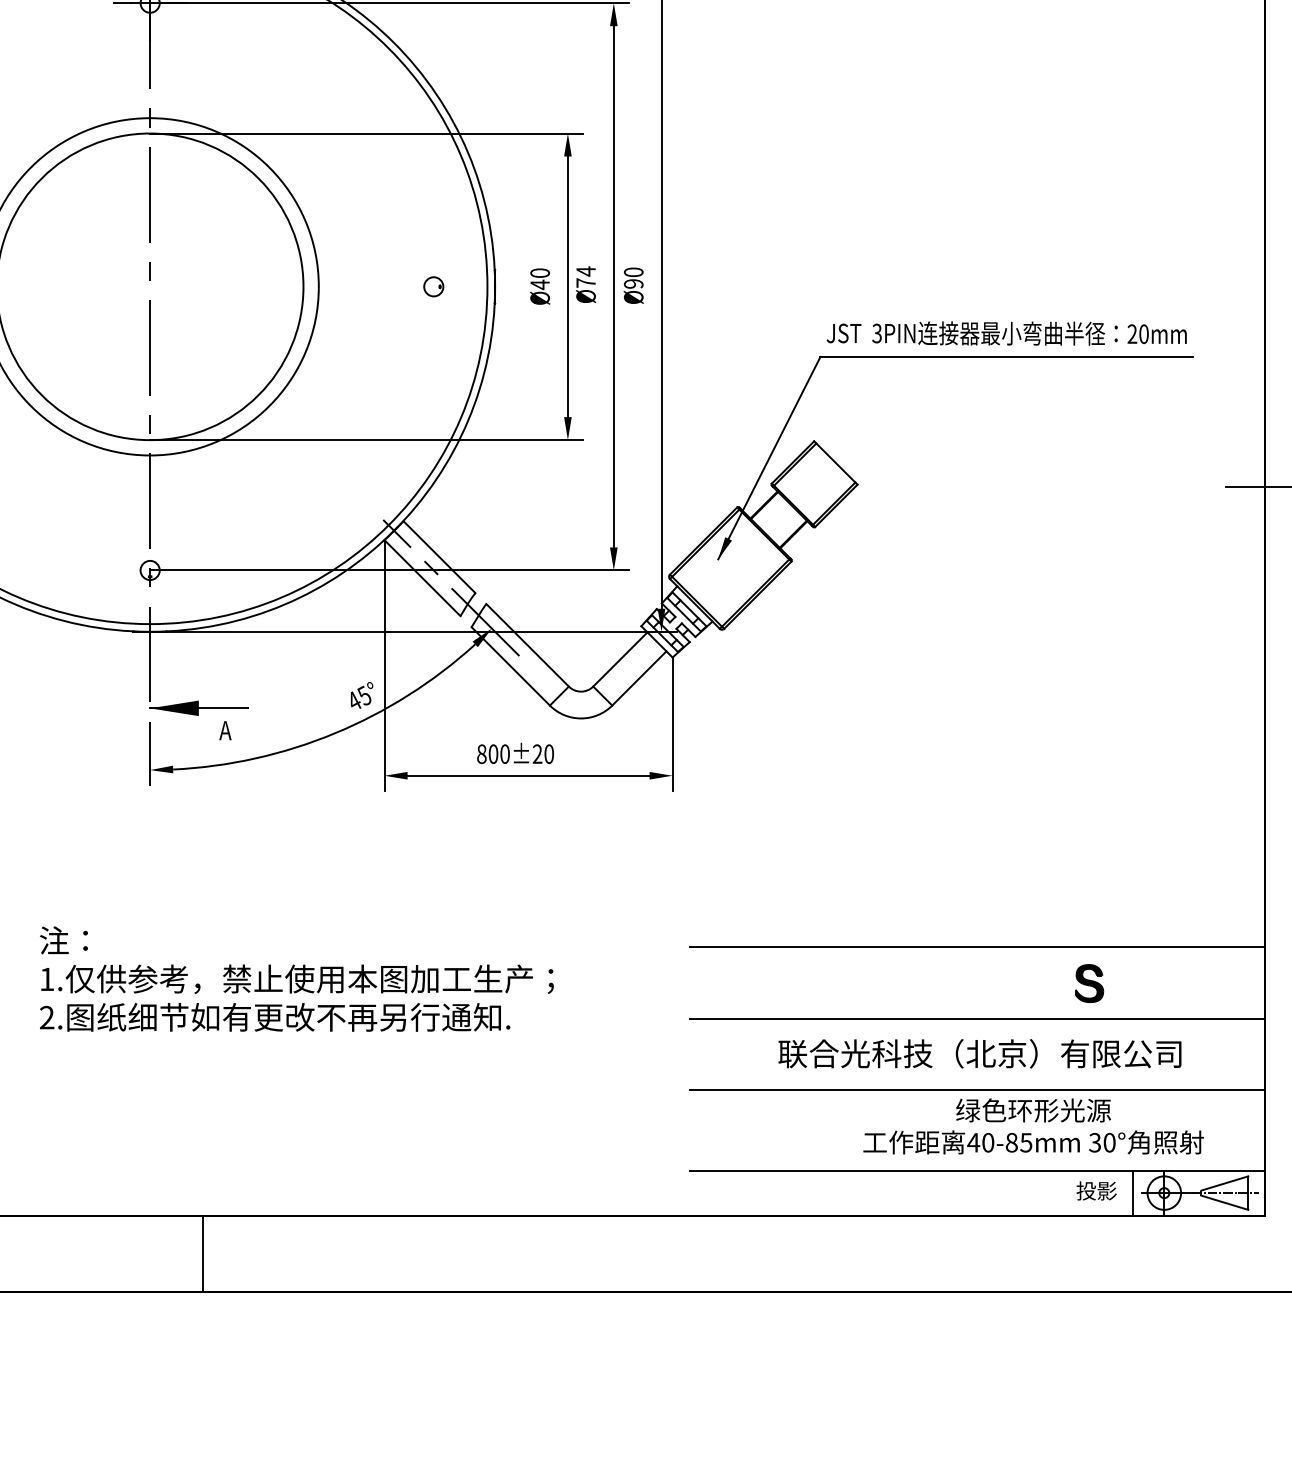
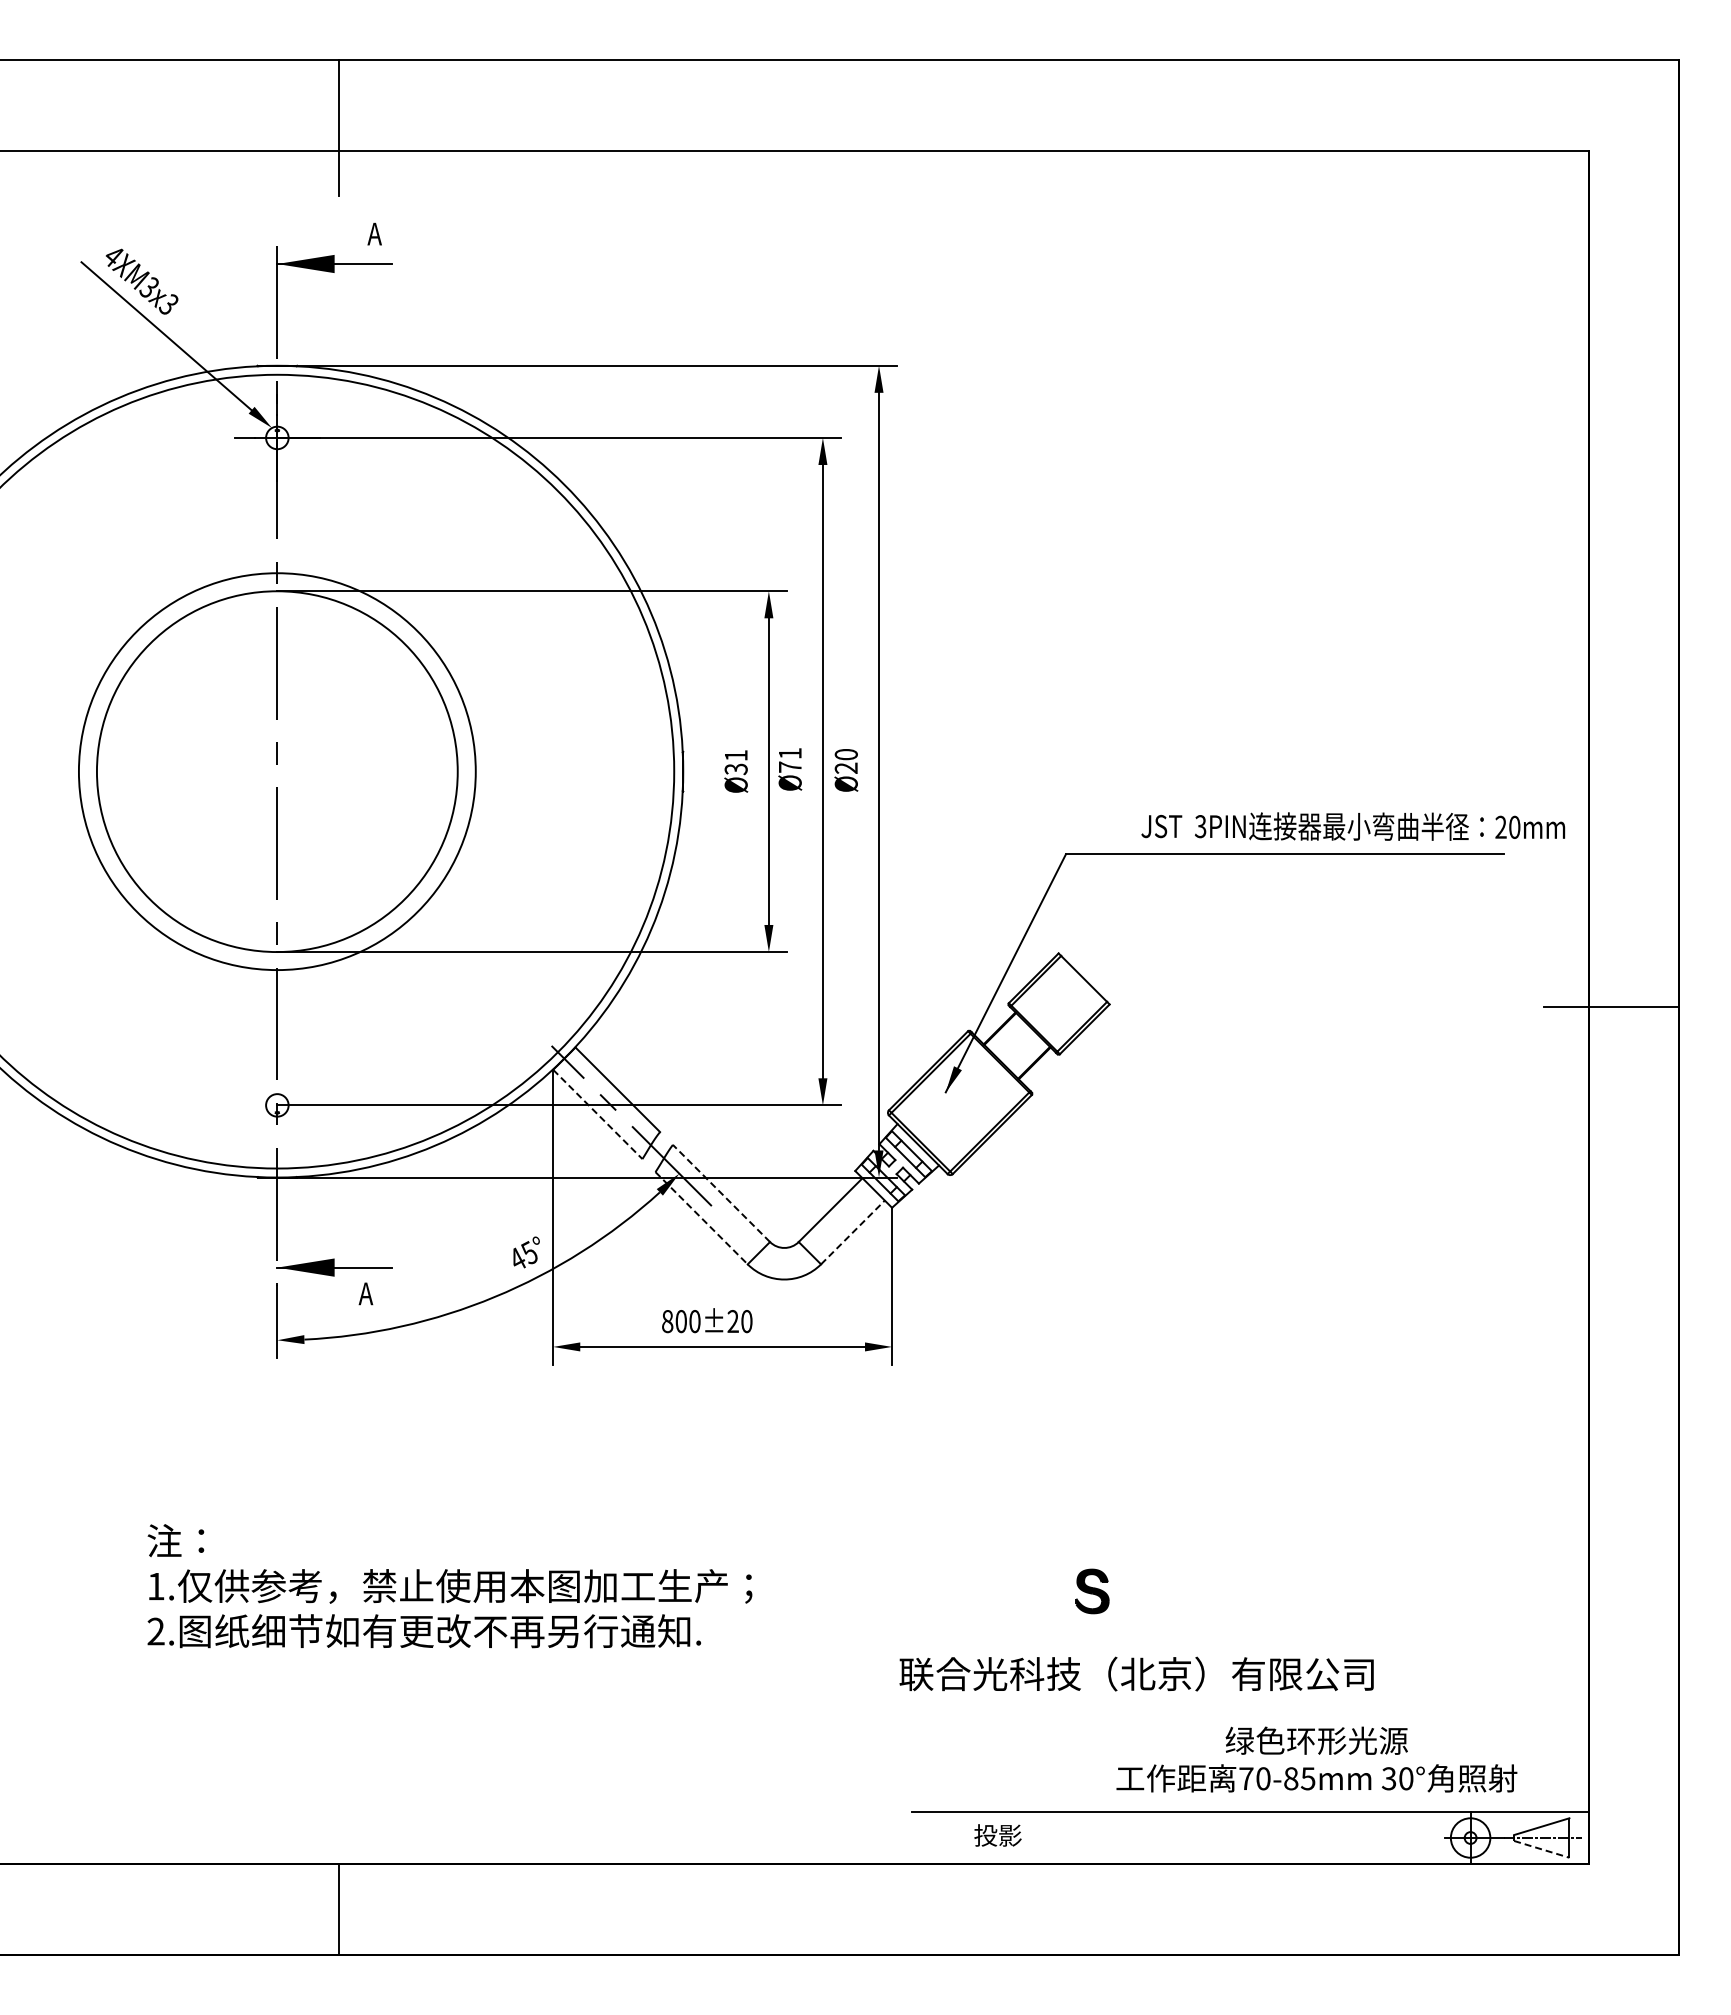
text: (586, 271) -> (790, 753), Ø74 -> Ø71
text: (539, 279) -> (735, 762), Ø40 -> Ø31
text: (633, 283) -> (846, 767), Ø90 -> Ø20
part: (433, 286) -> (610, 771), removed
text: (1006, 333) -> (1353, 826), moved
line: (423, 578) -> (598, 1114), solid -> dashed
line: (527, 645) -> (721, 1193), solid -> dashed
line: (510, 666) -> (701, 1218), solid -> dashed
line: (639, 678) -> (853, 1232), solid -> dashed
line: (977, 947) -> (1250, 1548), removed
part: (1089, 983) -> (1092, 1591), moved
line: (977, 1018) -> (1250, 1632), removed
text: (979, 1053) -> (1136, 1673), moved
line: (977, 1090) -> (1250, 1717), removed
text: (972, 1142) -> (1245, 1778), 40-85mm -> 70-85mm
text: (1096, 1190) -> (997, 1835), moved
line: (1132, 1192) -> (1433, 1837), removed
line: (1224, 1202) -> (1541, 1849), solid -> dashed

